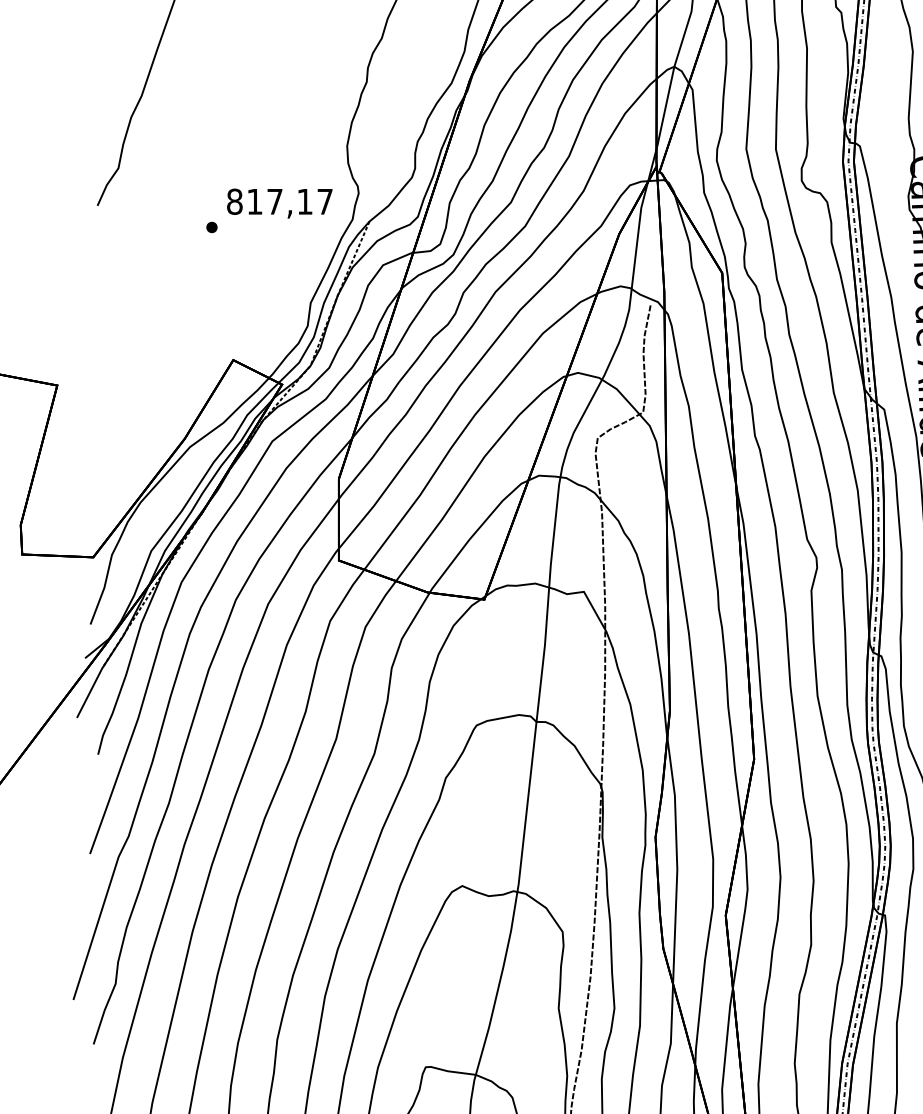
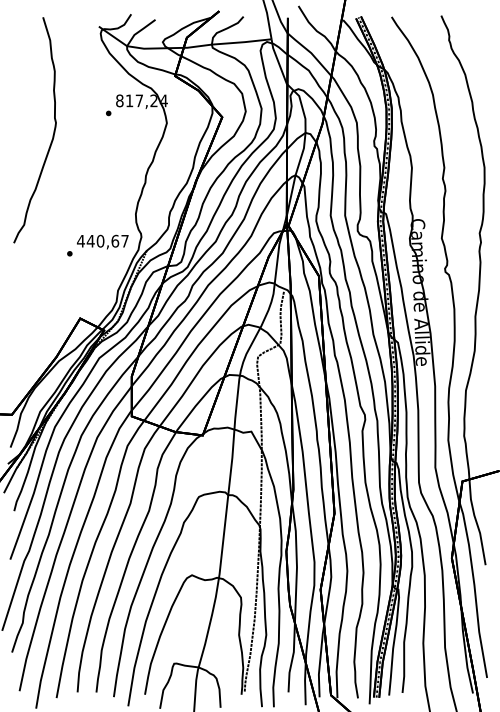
text: (268, 200) -> (97, 240), 817,17 -> 440,67

